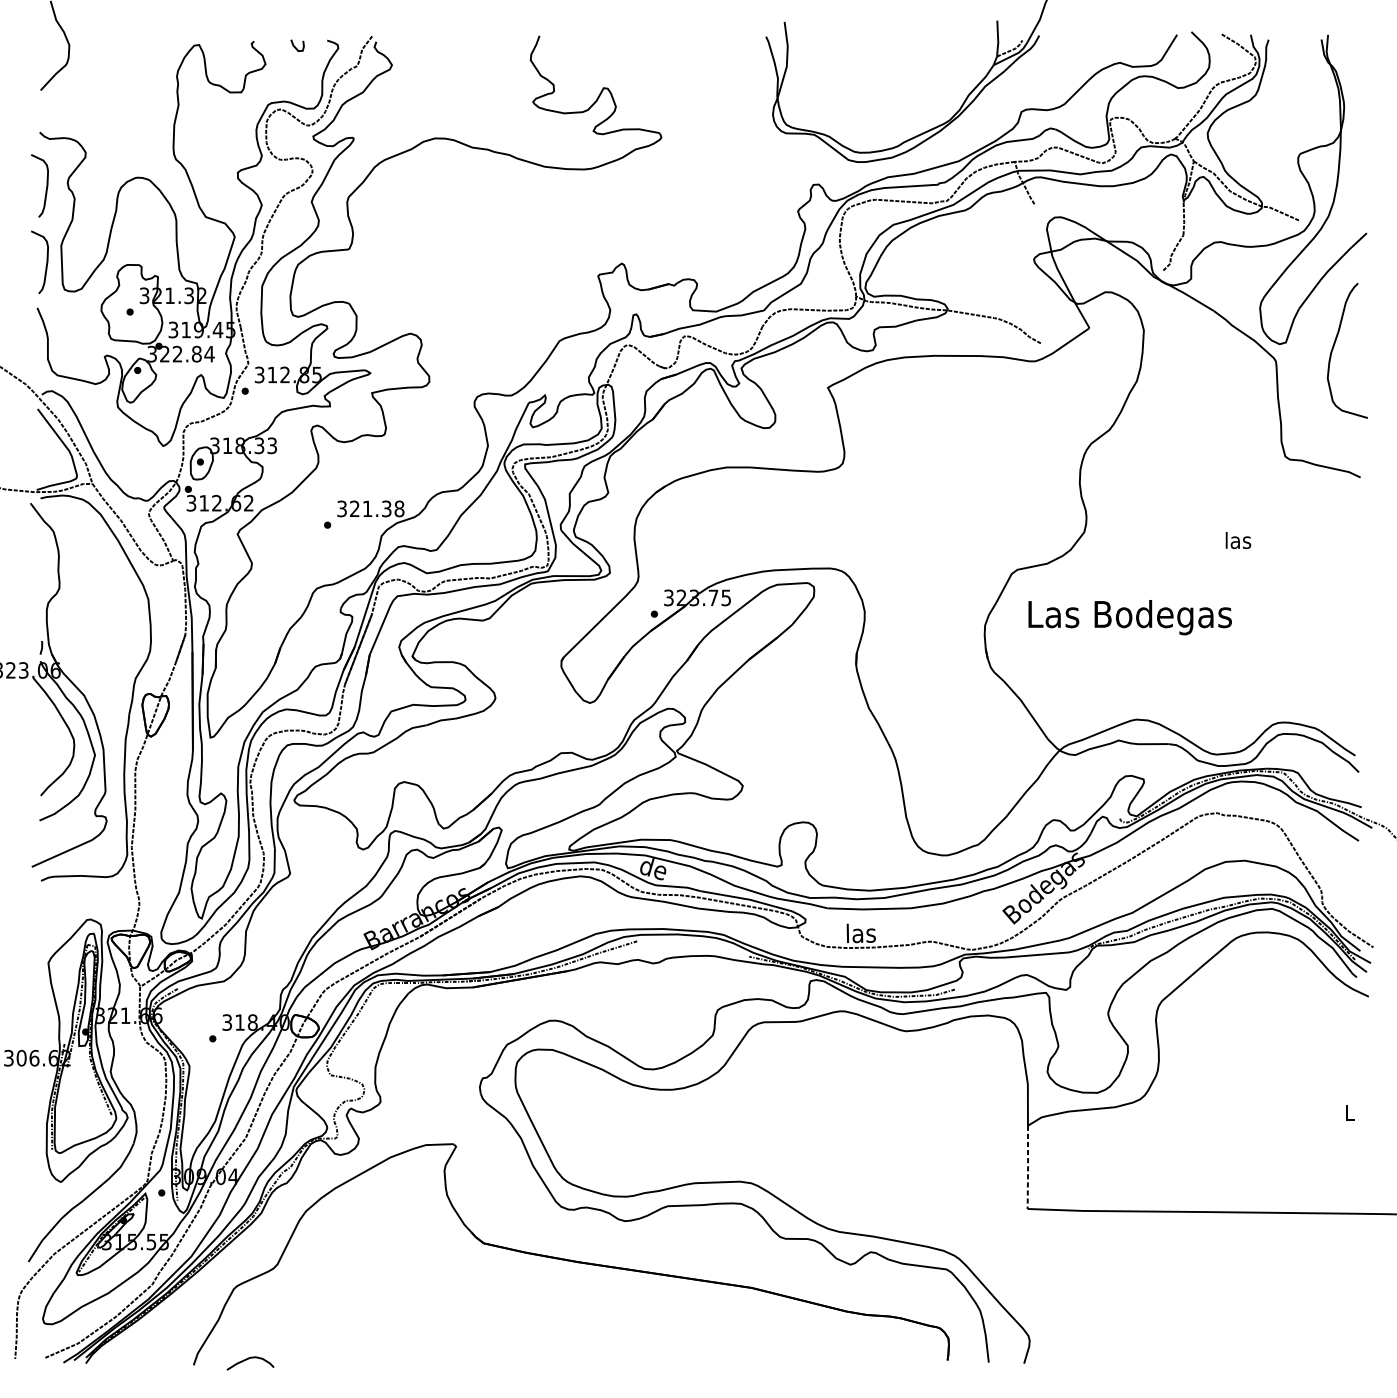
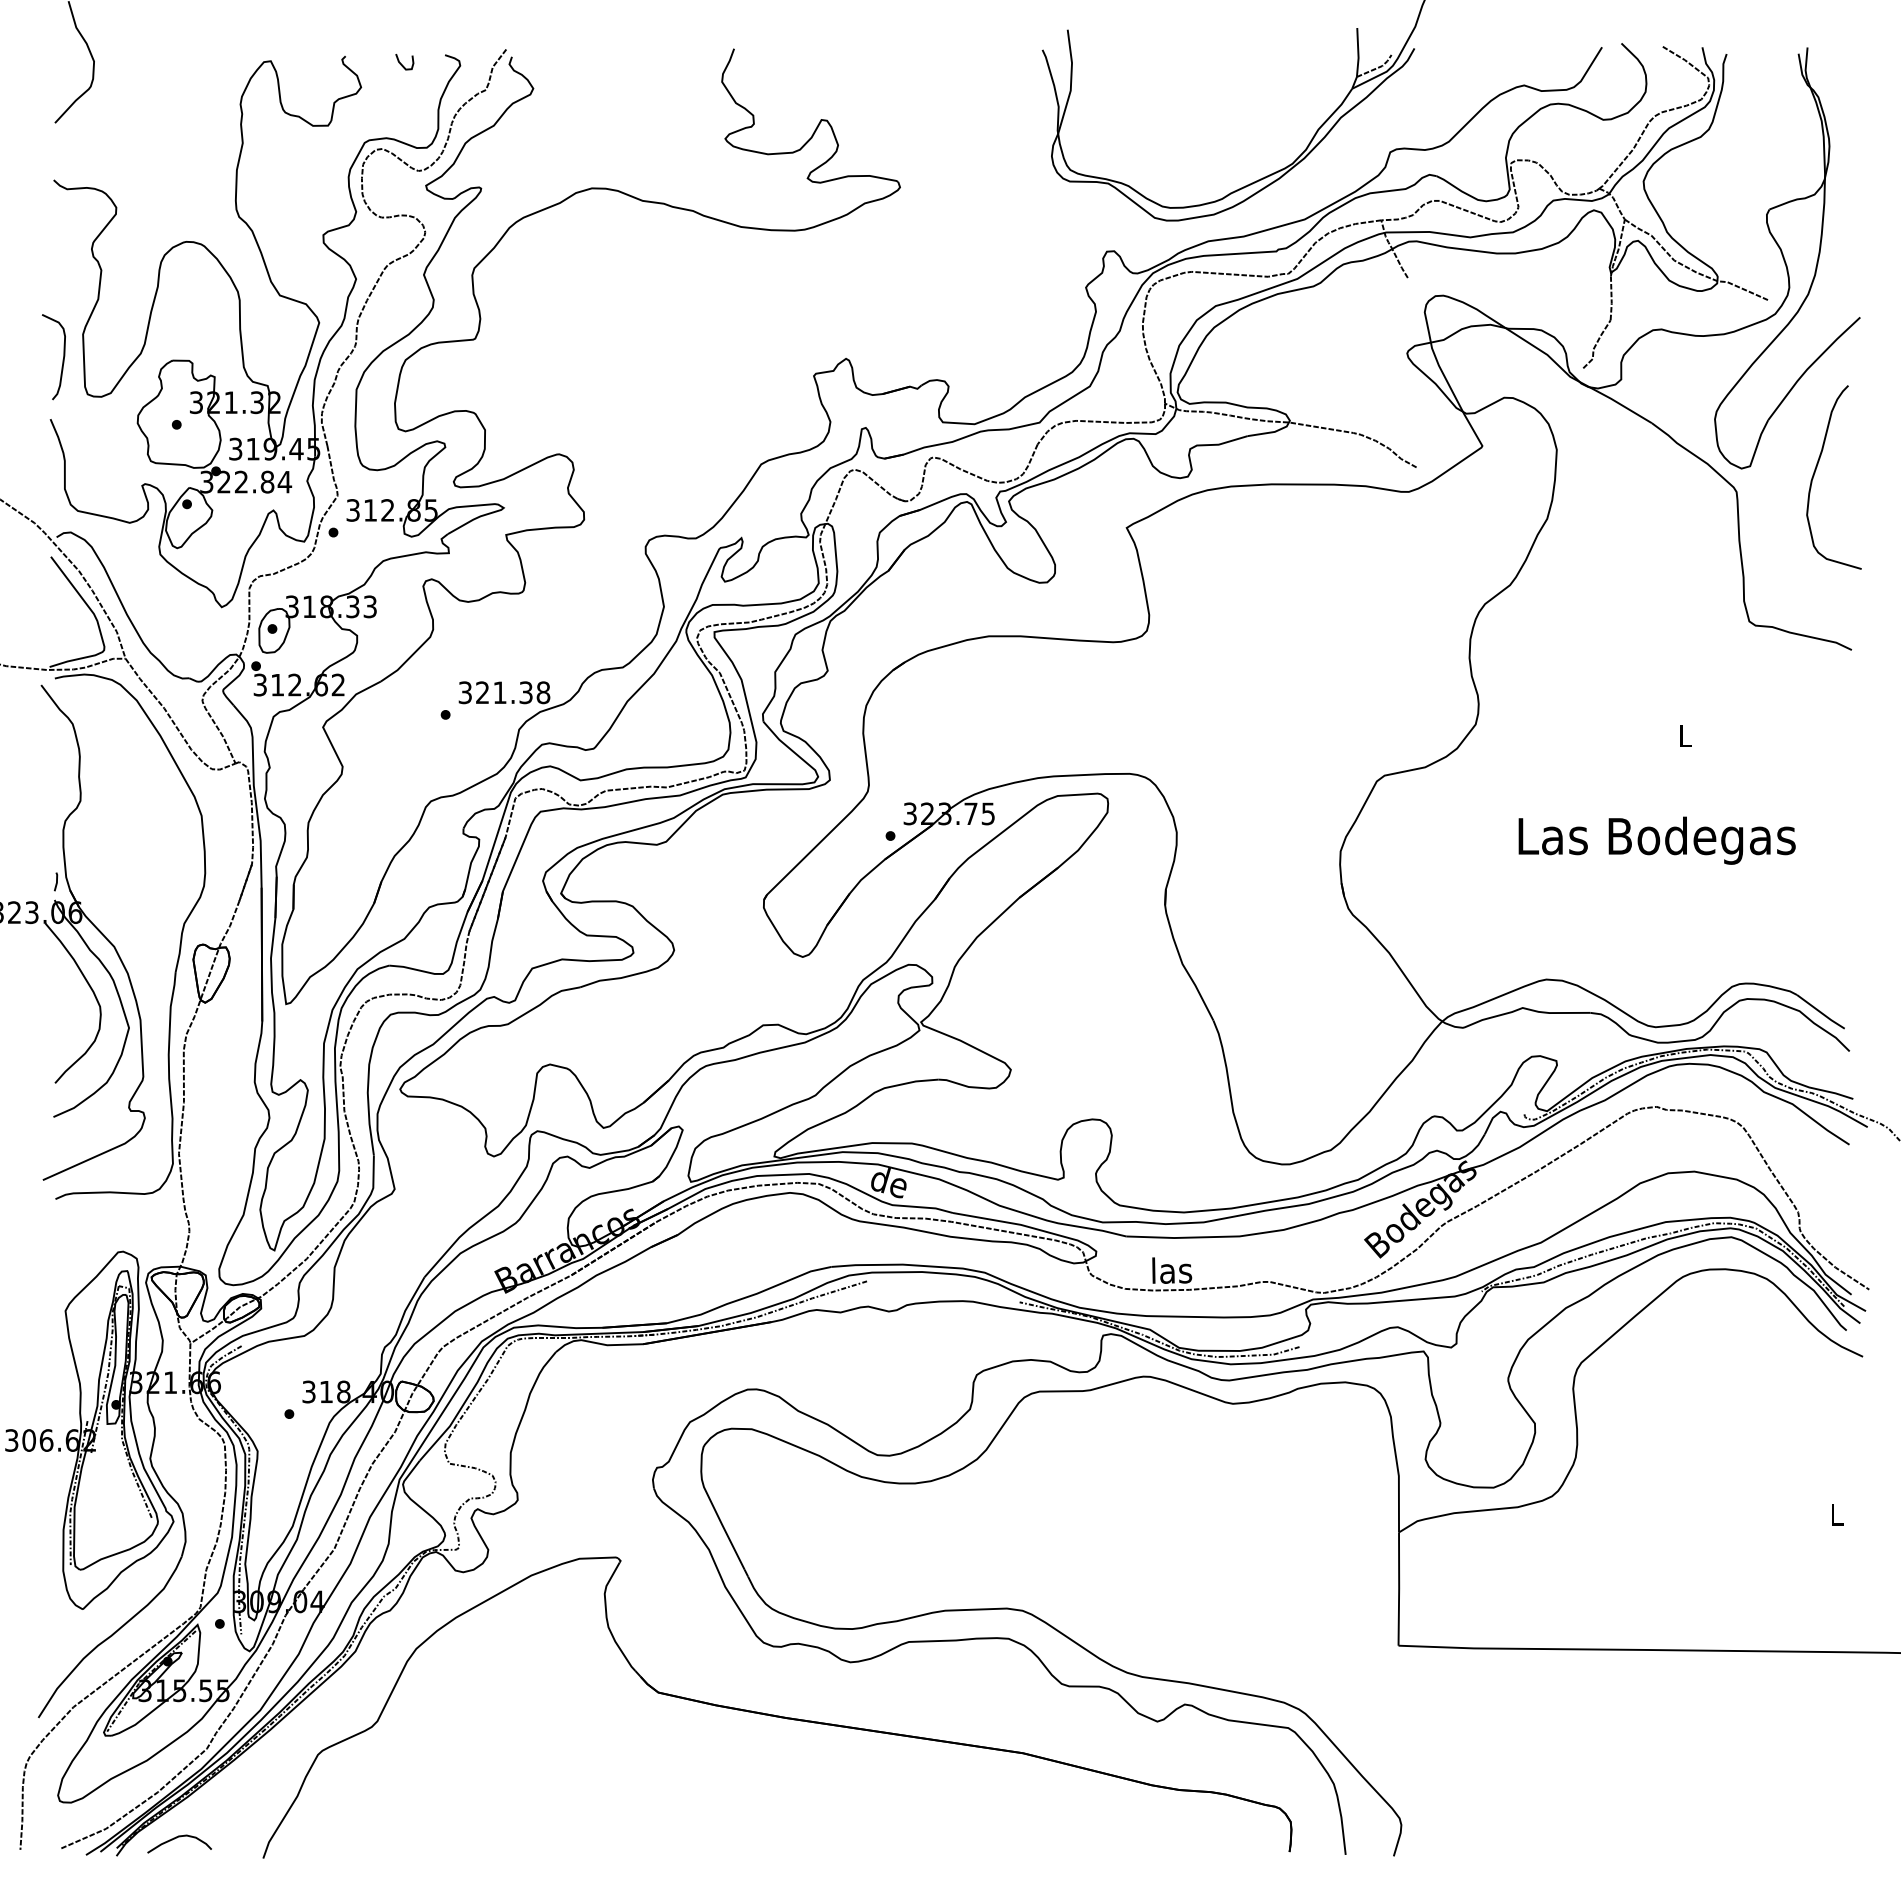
curve: (46, 187) -> (62, 255), removed
text: (1238, 540) -> (1685, 735), las -> L
text: (1129, 617) -> (1656, 840), moved
line: (1028, 1166) -> (1399, 1588), dashed -> solid
curve: (248, 1359) -> (177, 1838), moved

